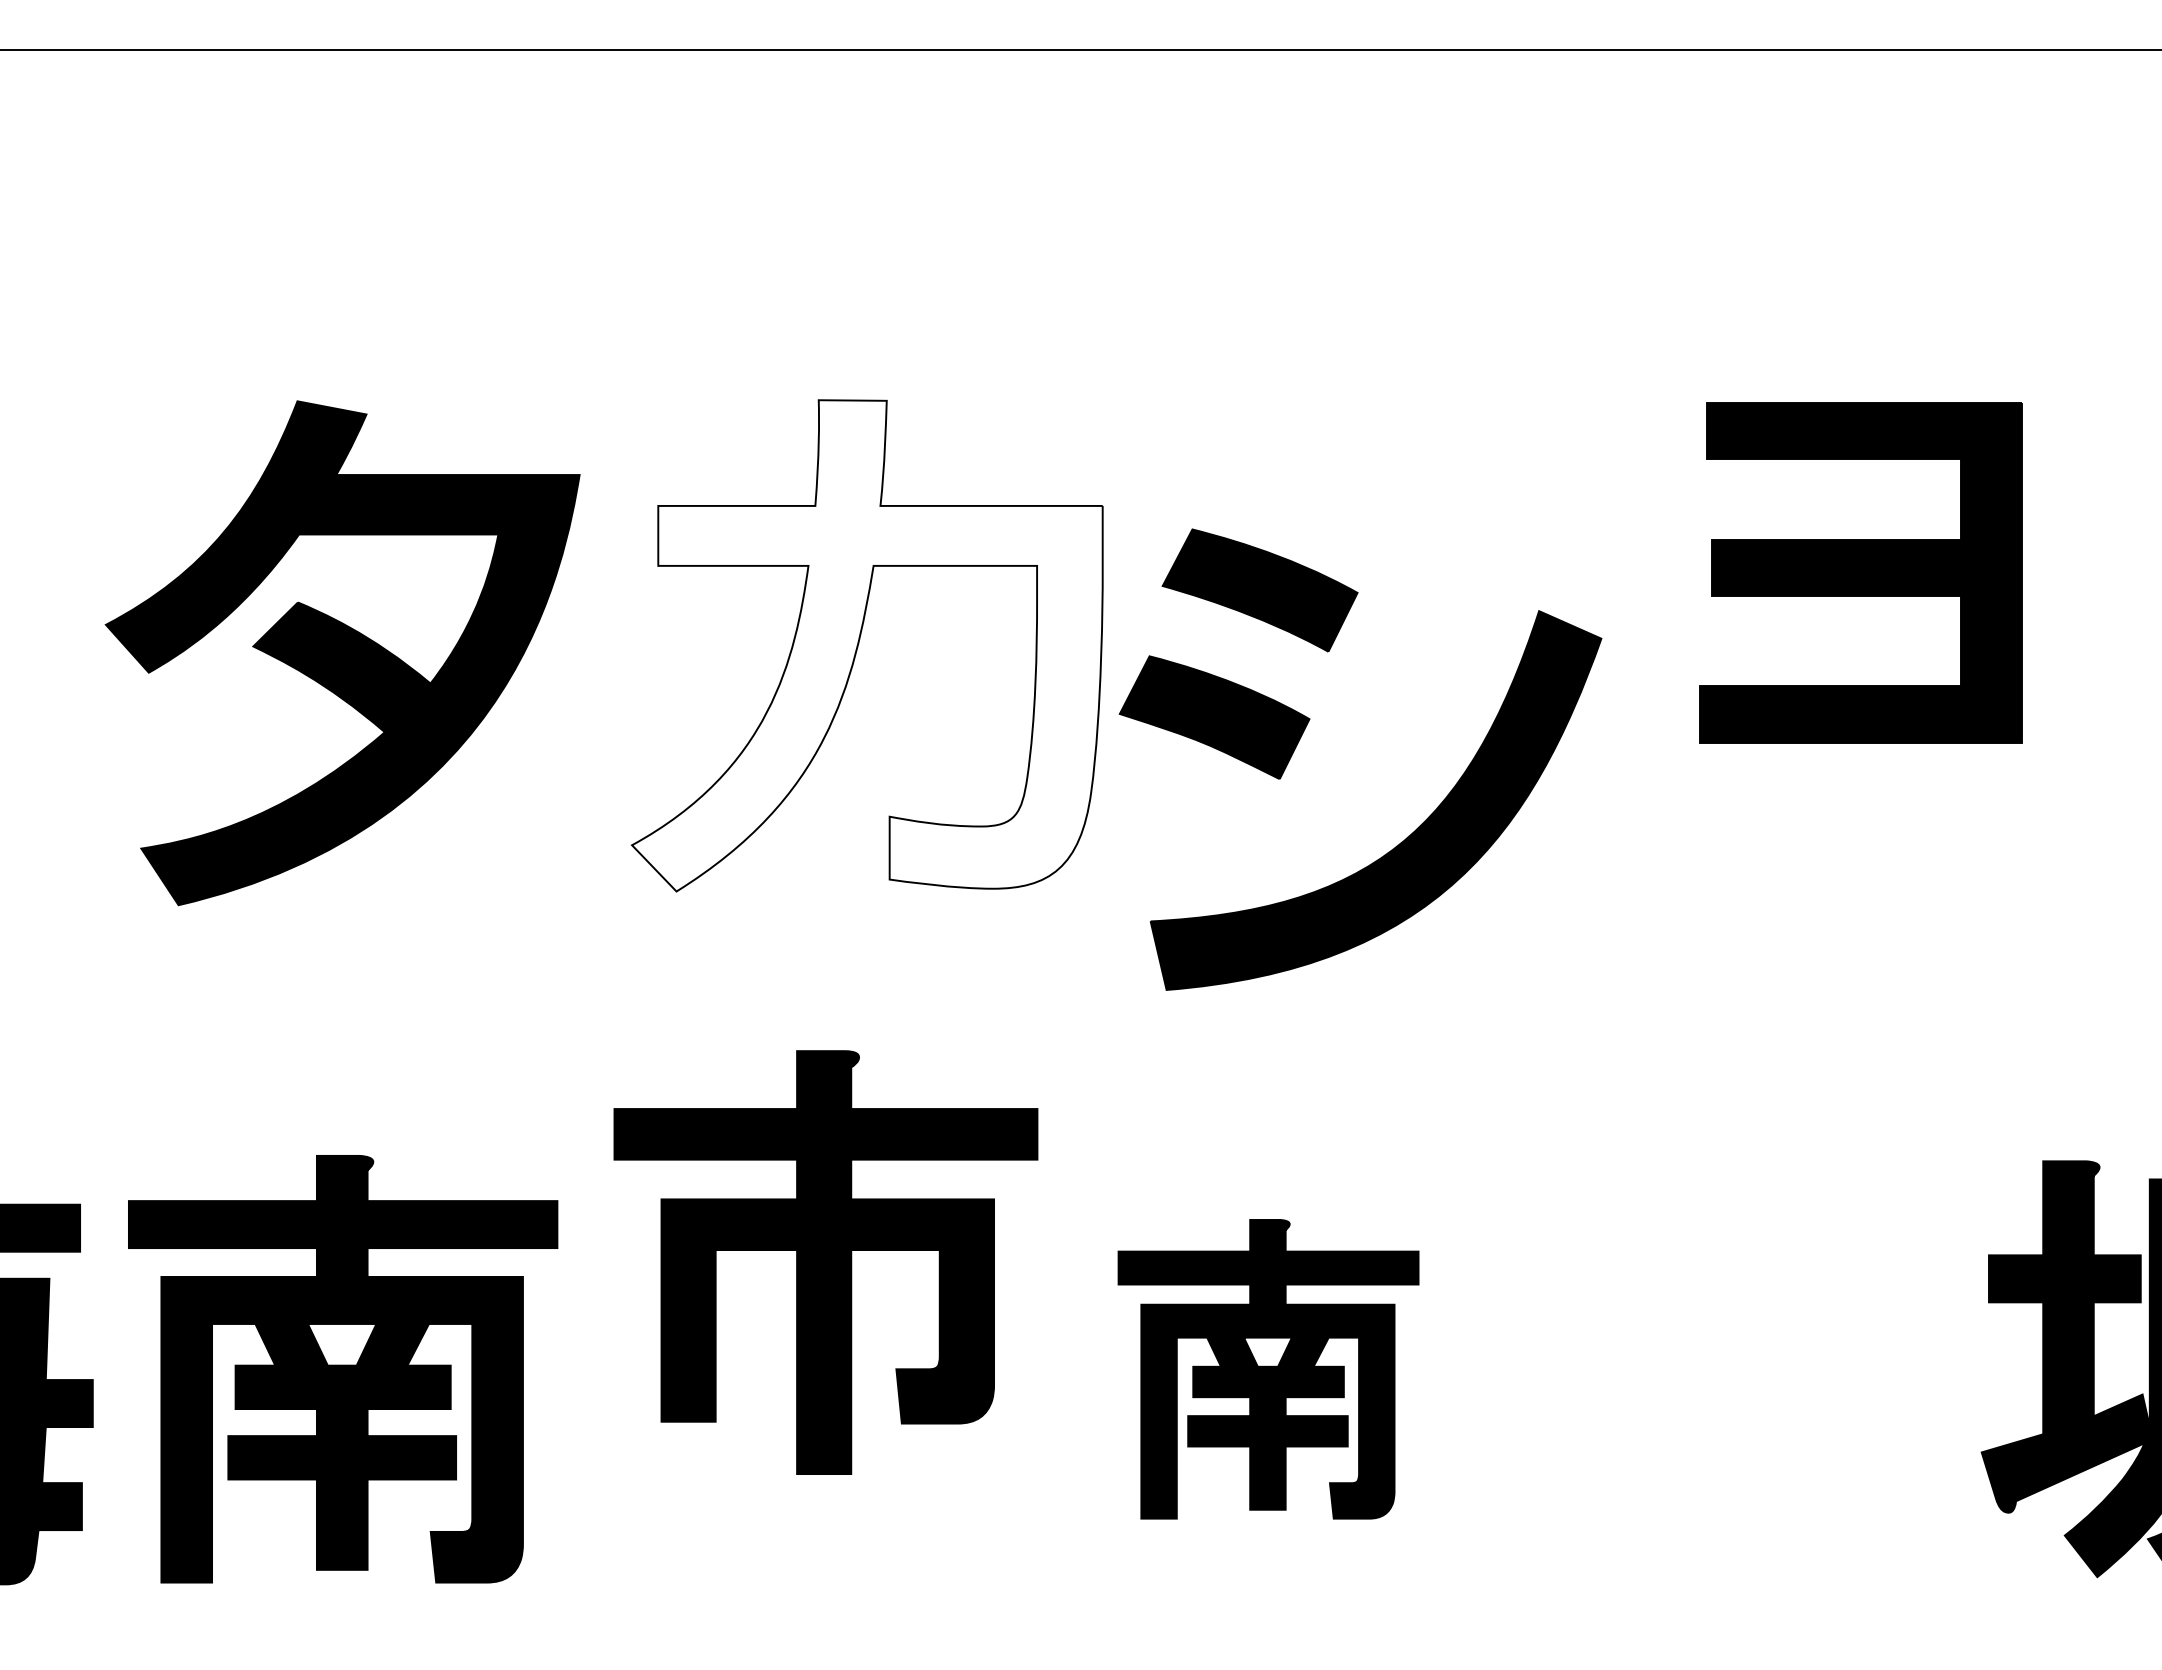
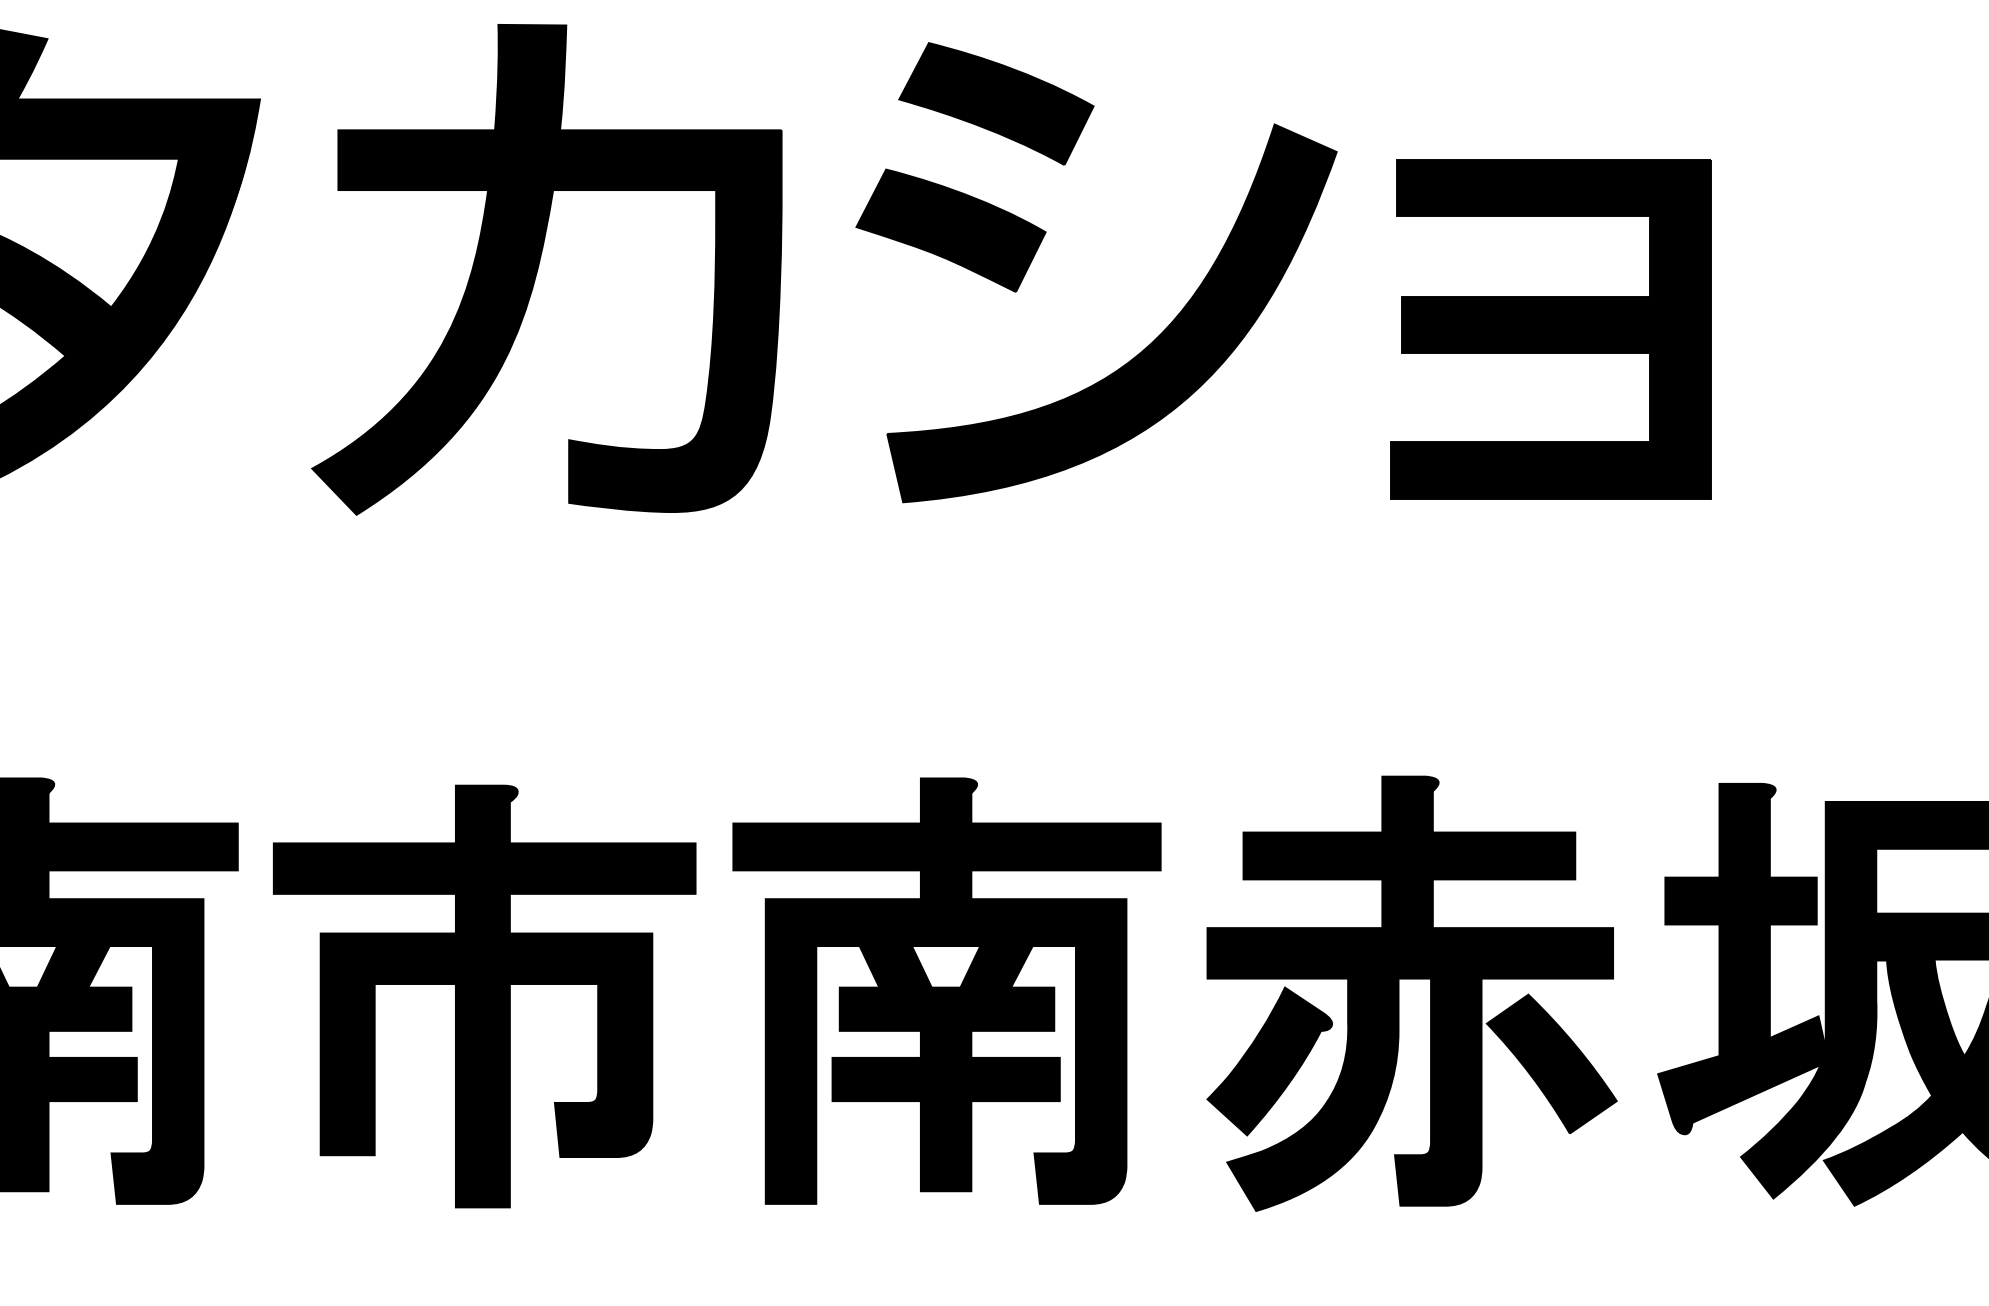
part: (1860, 572) -> (1550, 329), moved
fill: (867, 645) -> (547, 269), added
part: (1304, 731) -> (1040, 244), moved
part: (825, 1262) -> (484, 996), moved
part: (1268, 1369) -> (946, 991), size x1.43
part: (1722, 1371) -> (1399, 993), added

